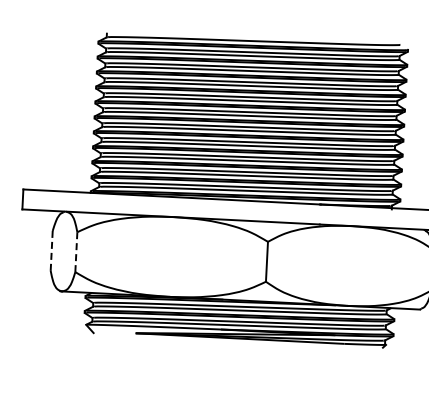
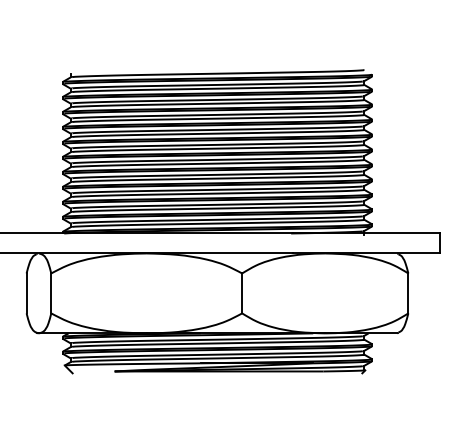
line: (51, 250) -> (26, 293), dashed -> solid
line: (76, 252) -> (51, 293), dashed -> solid

